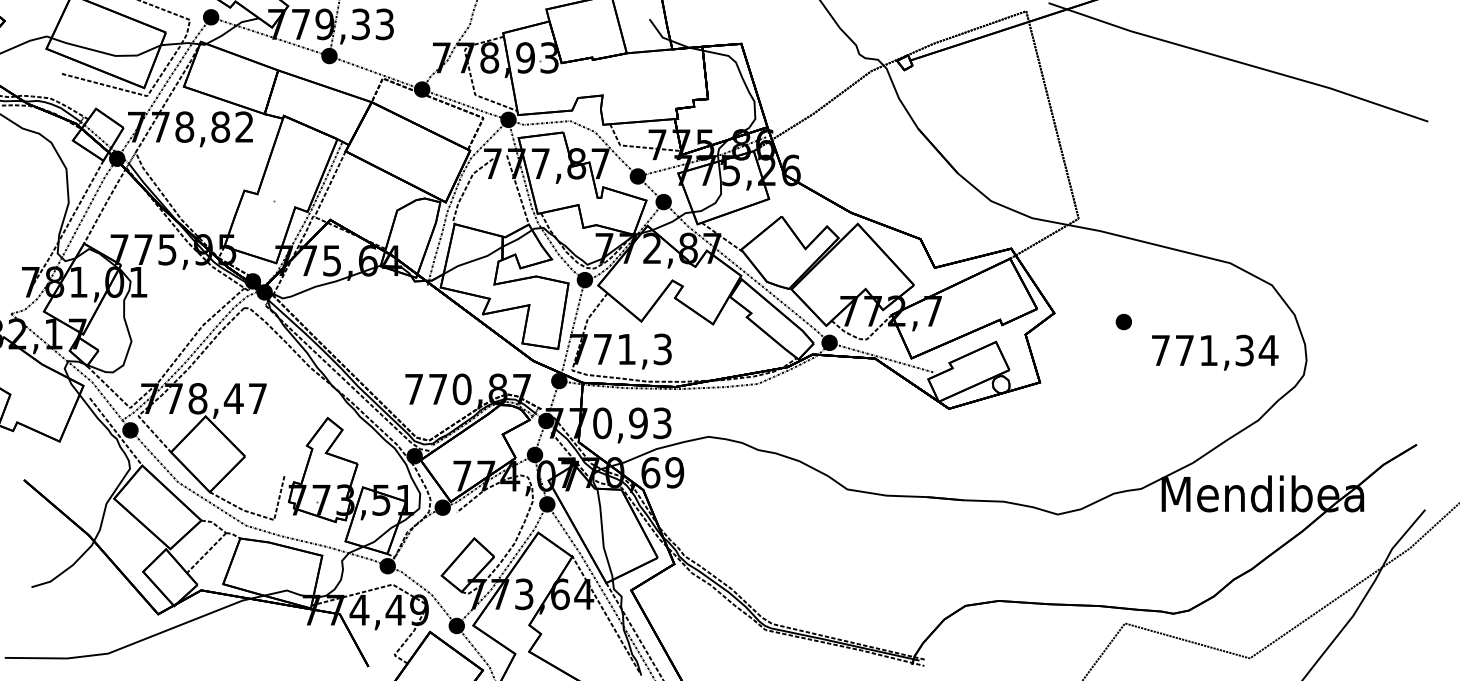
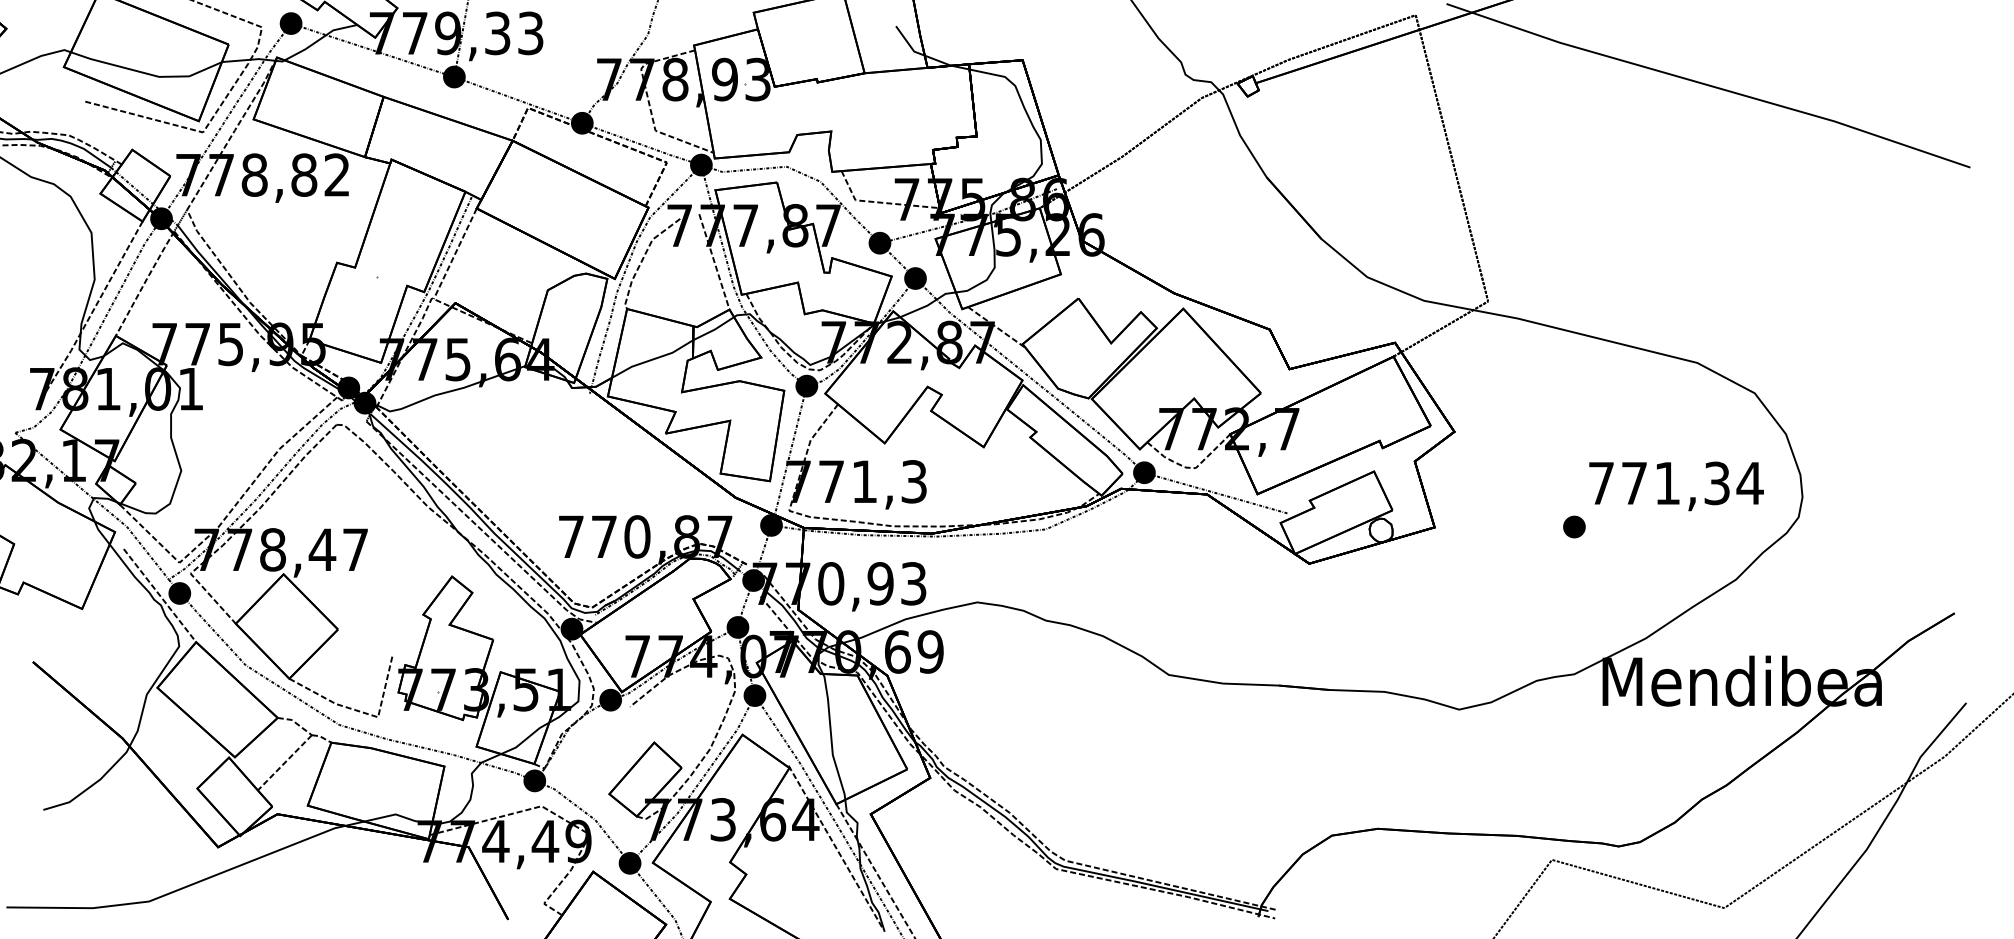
part: (1123, 321) -> (1574, 526), moved

